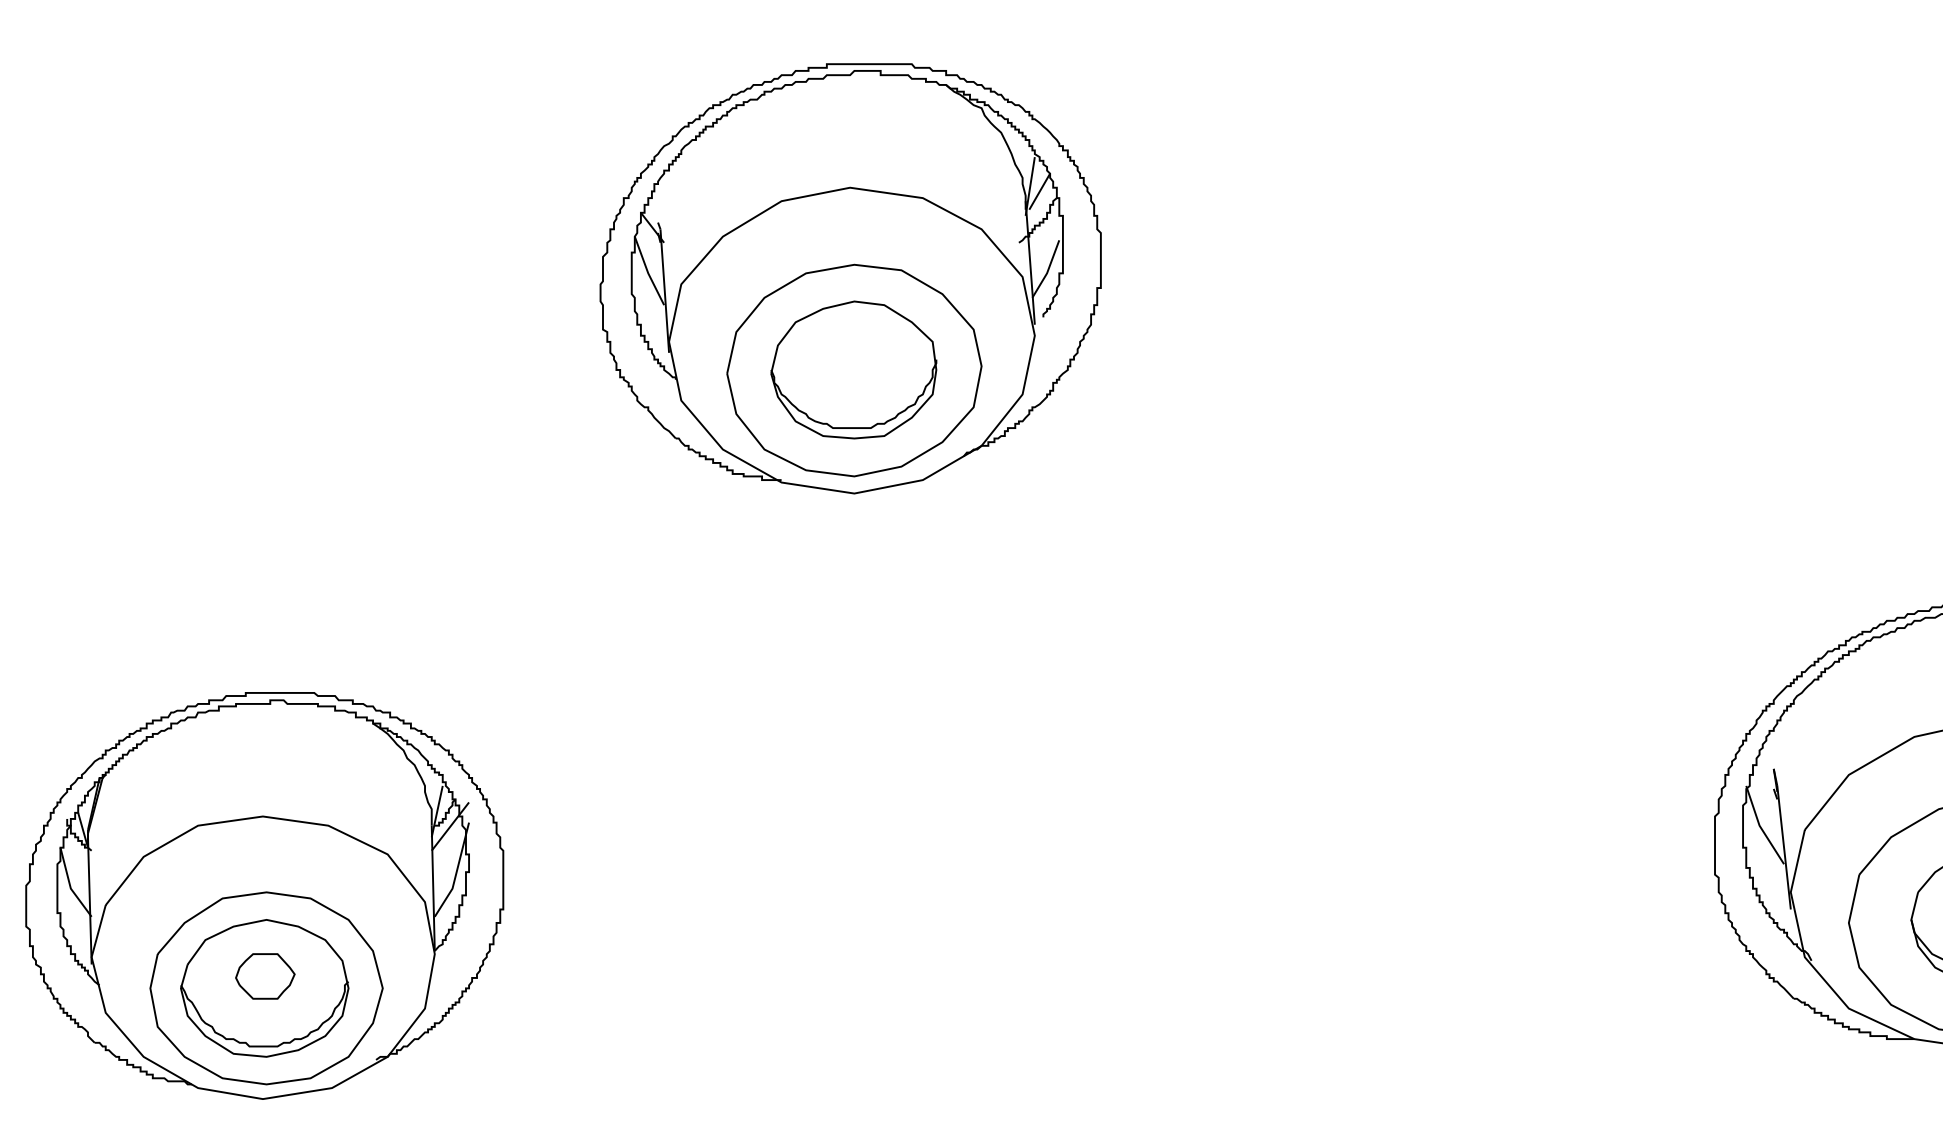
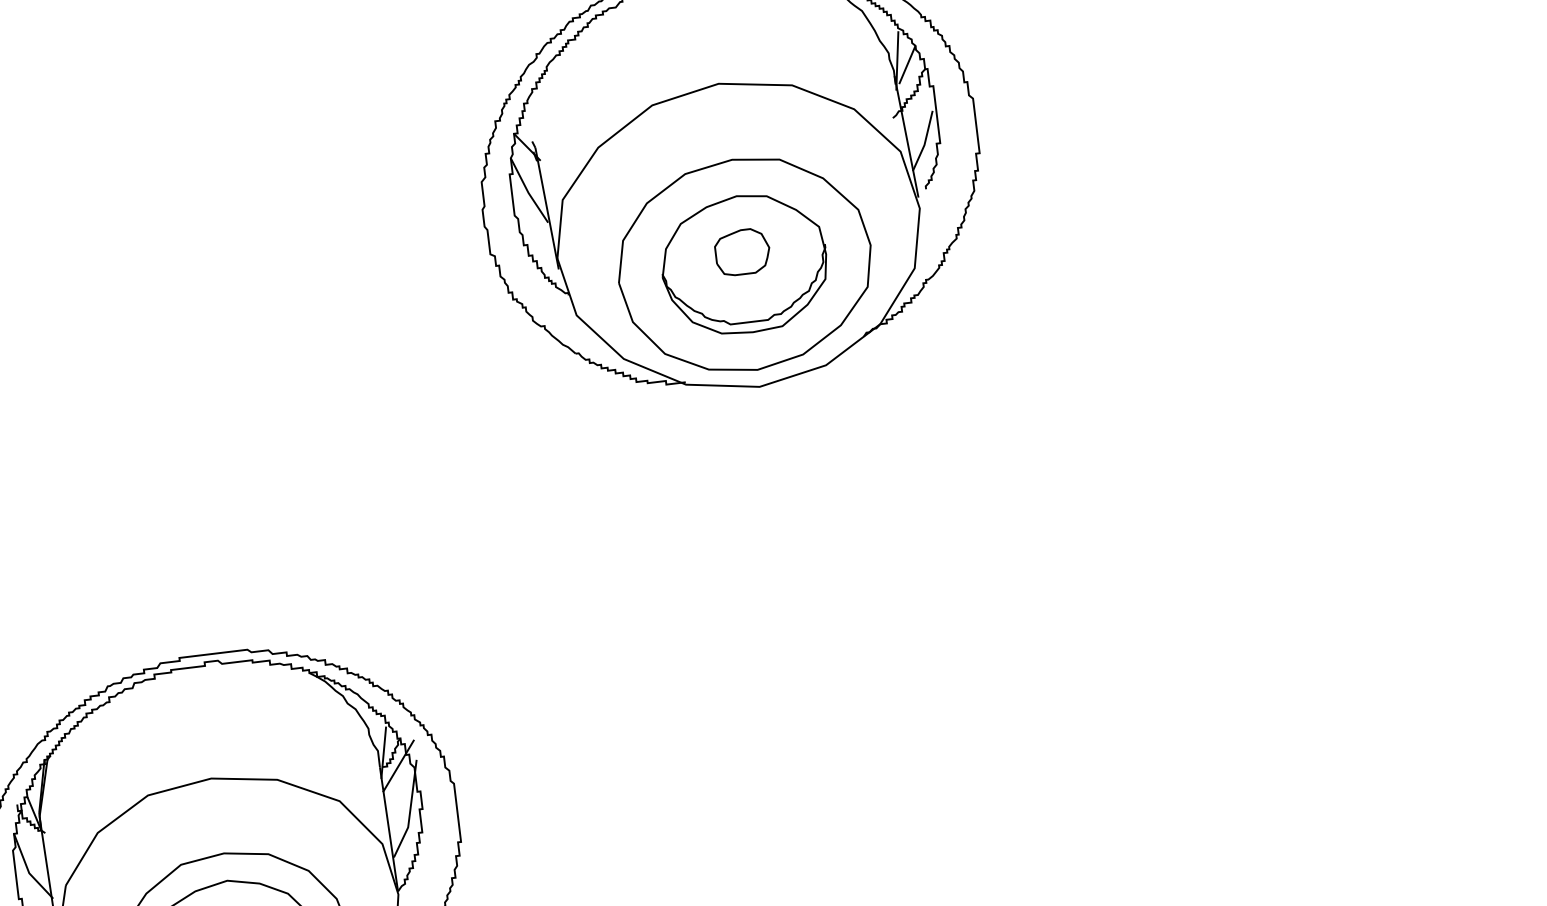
part: (853, 357) -> (742, 251), added

